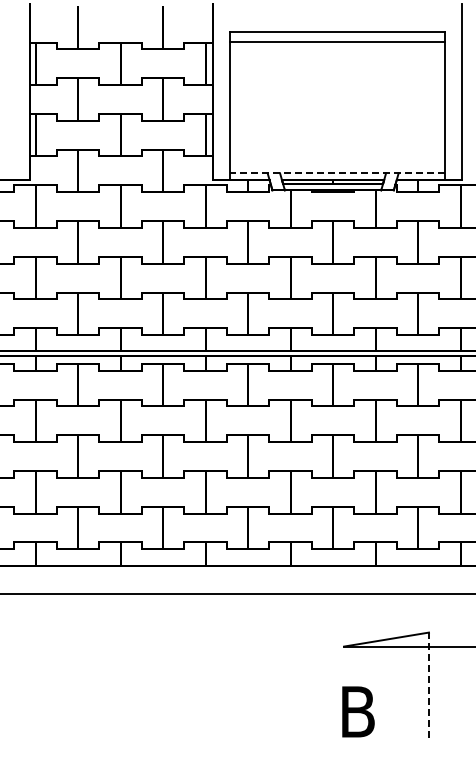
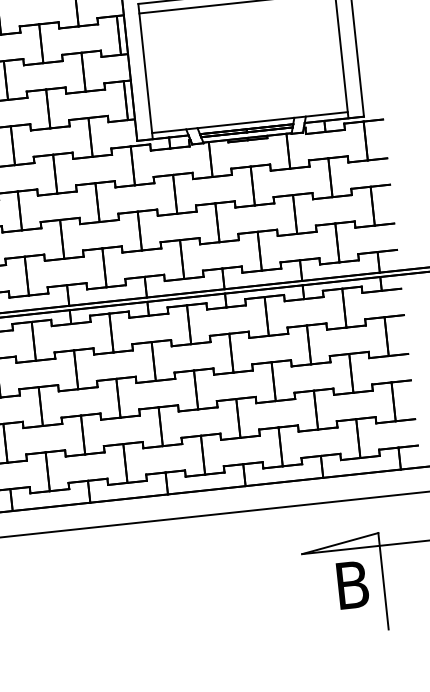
line: (336, 173) -> (249, 122), dashed -> solid
line: (428, 685) -> (383, 581), dashed -> solid
text: (358, 711) -> (352, 584), moved

